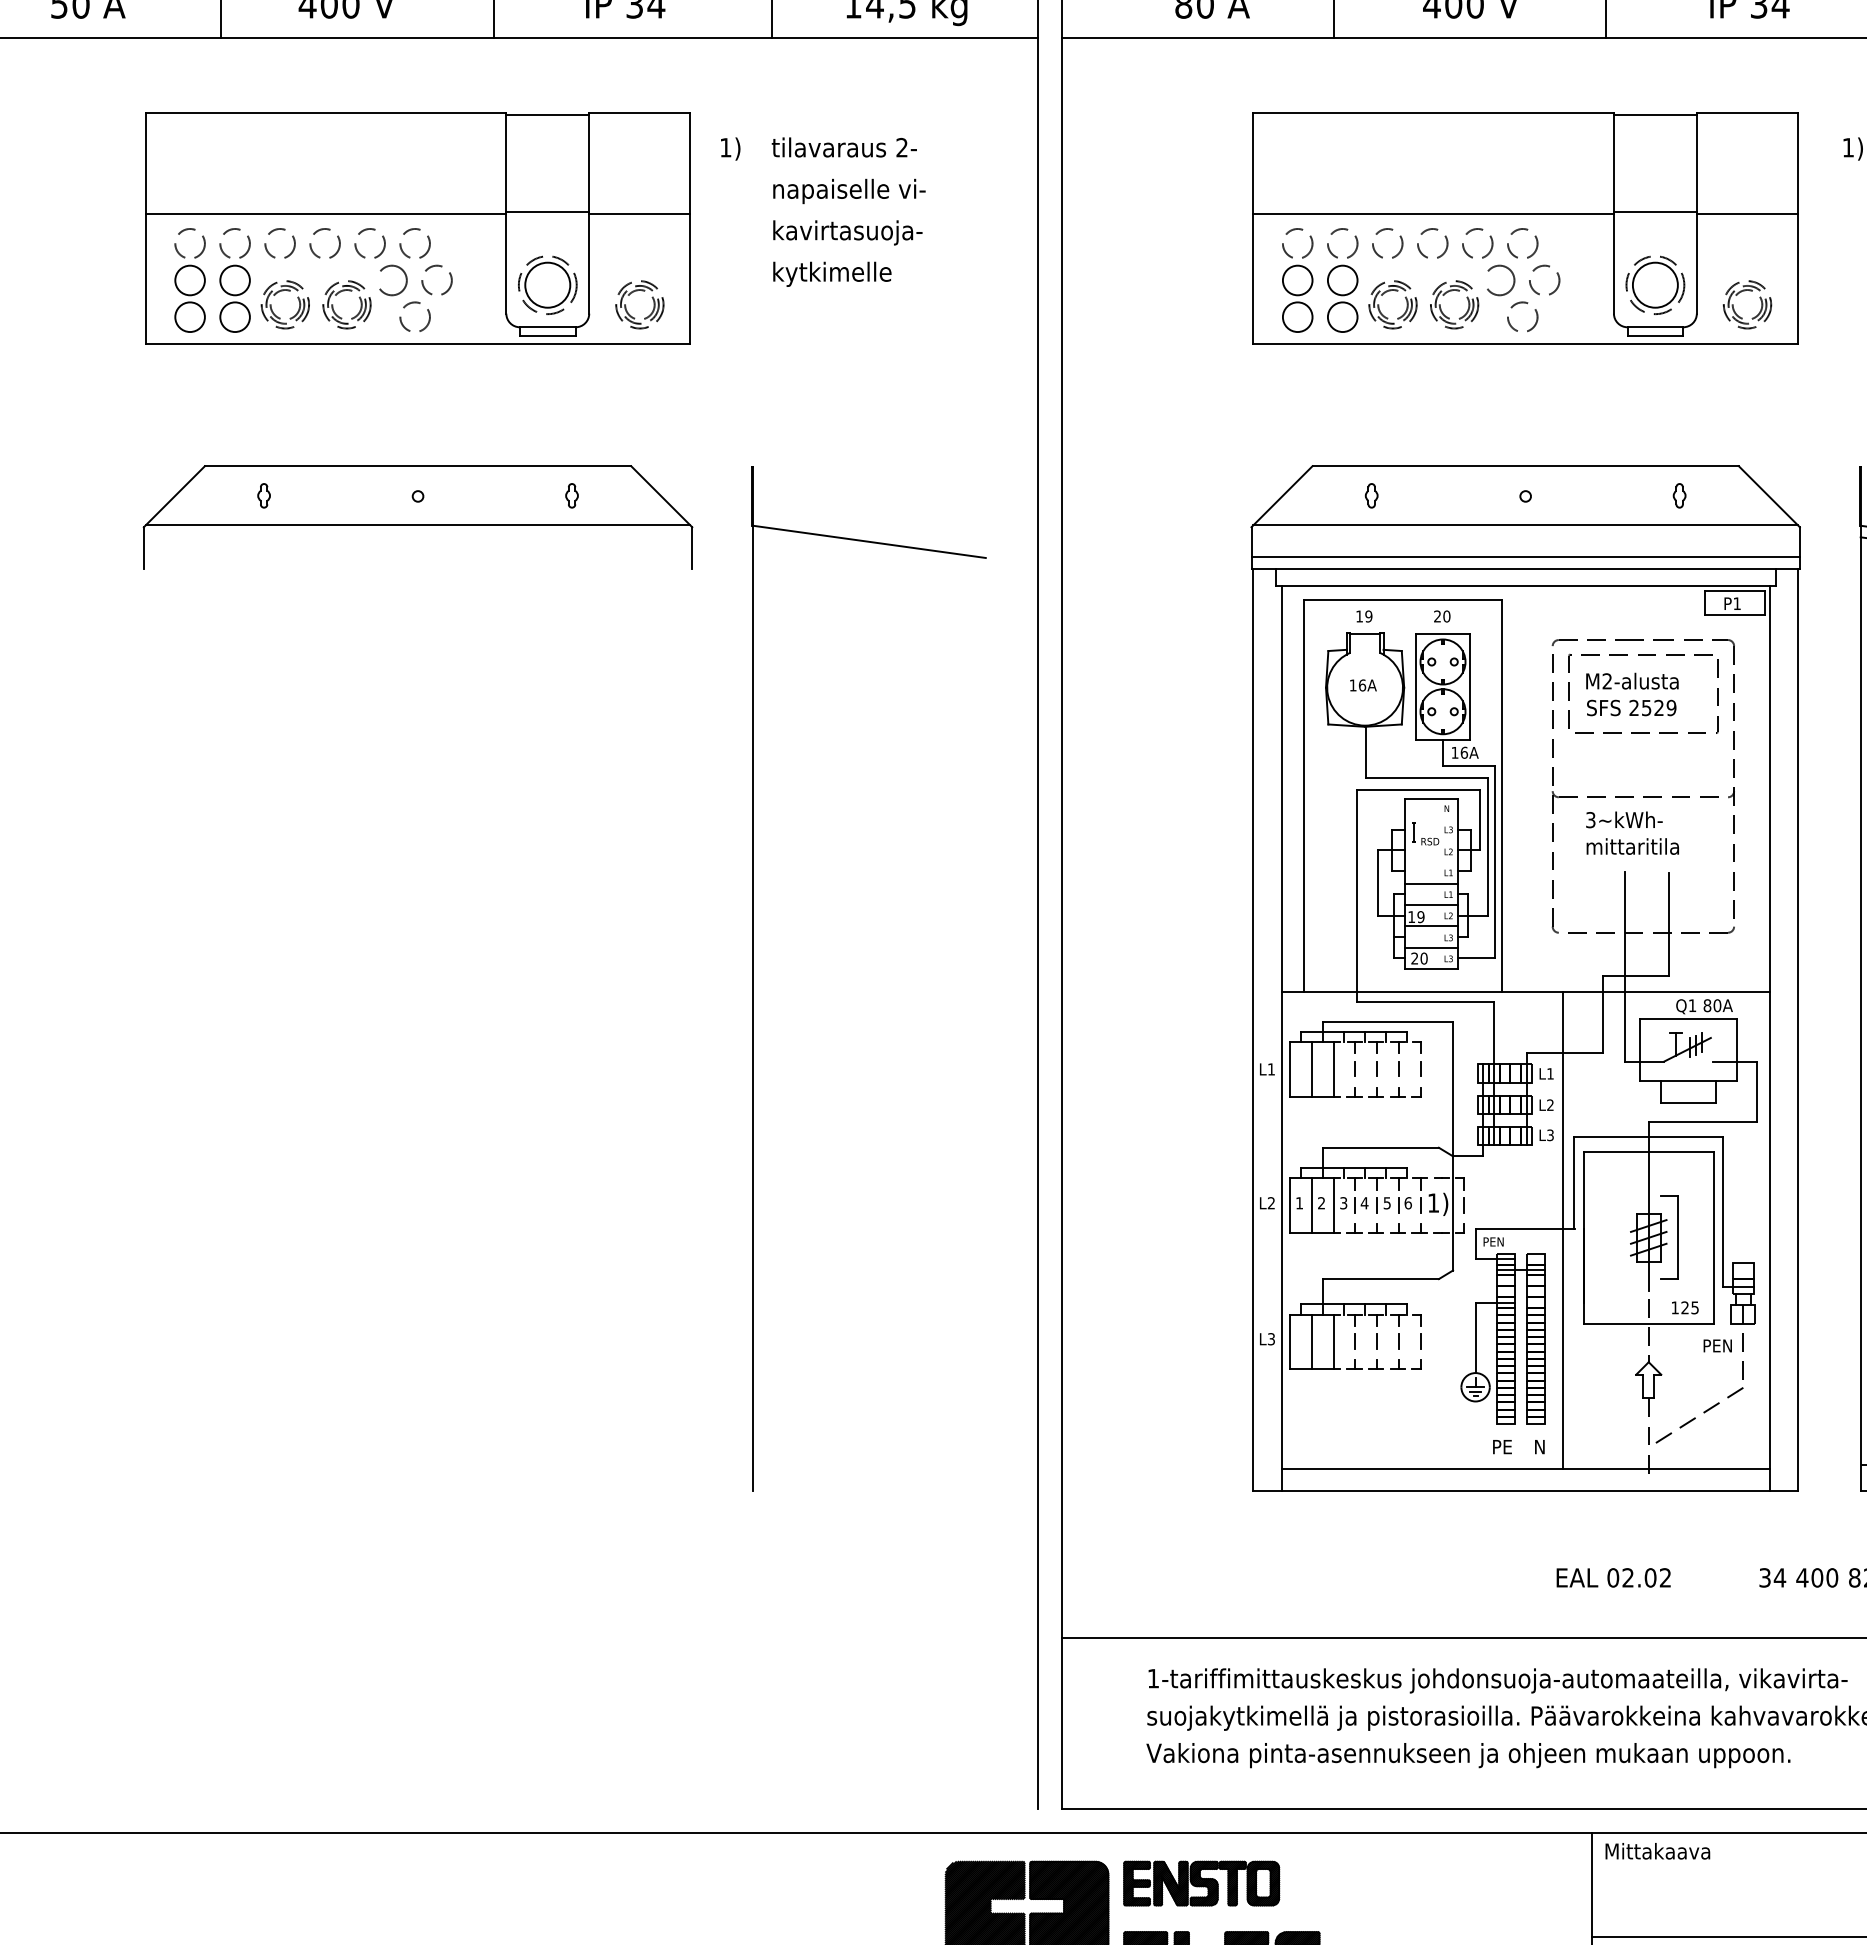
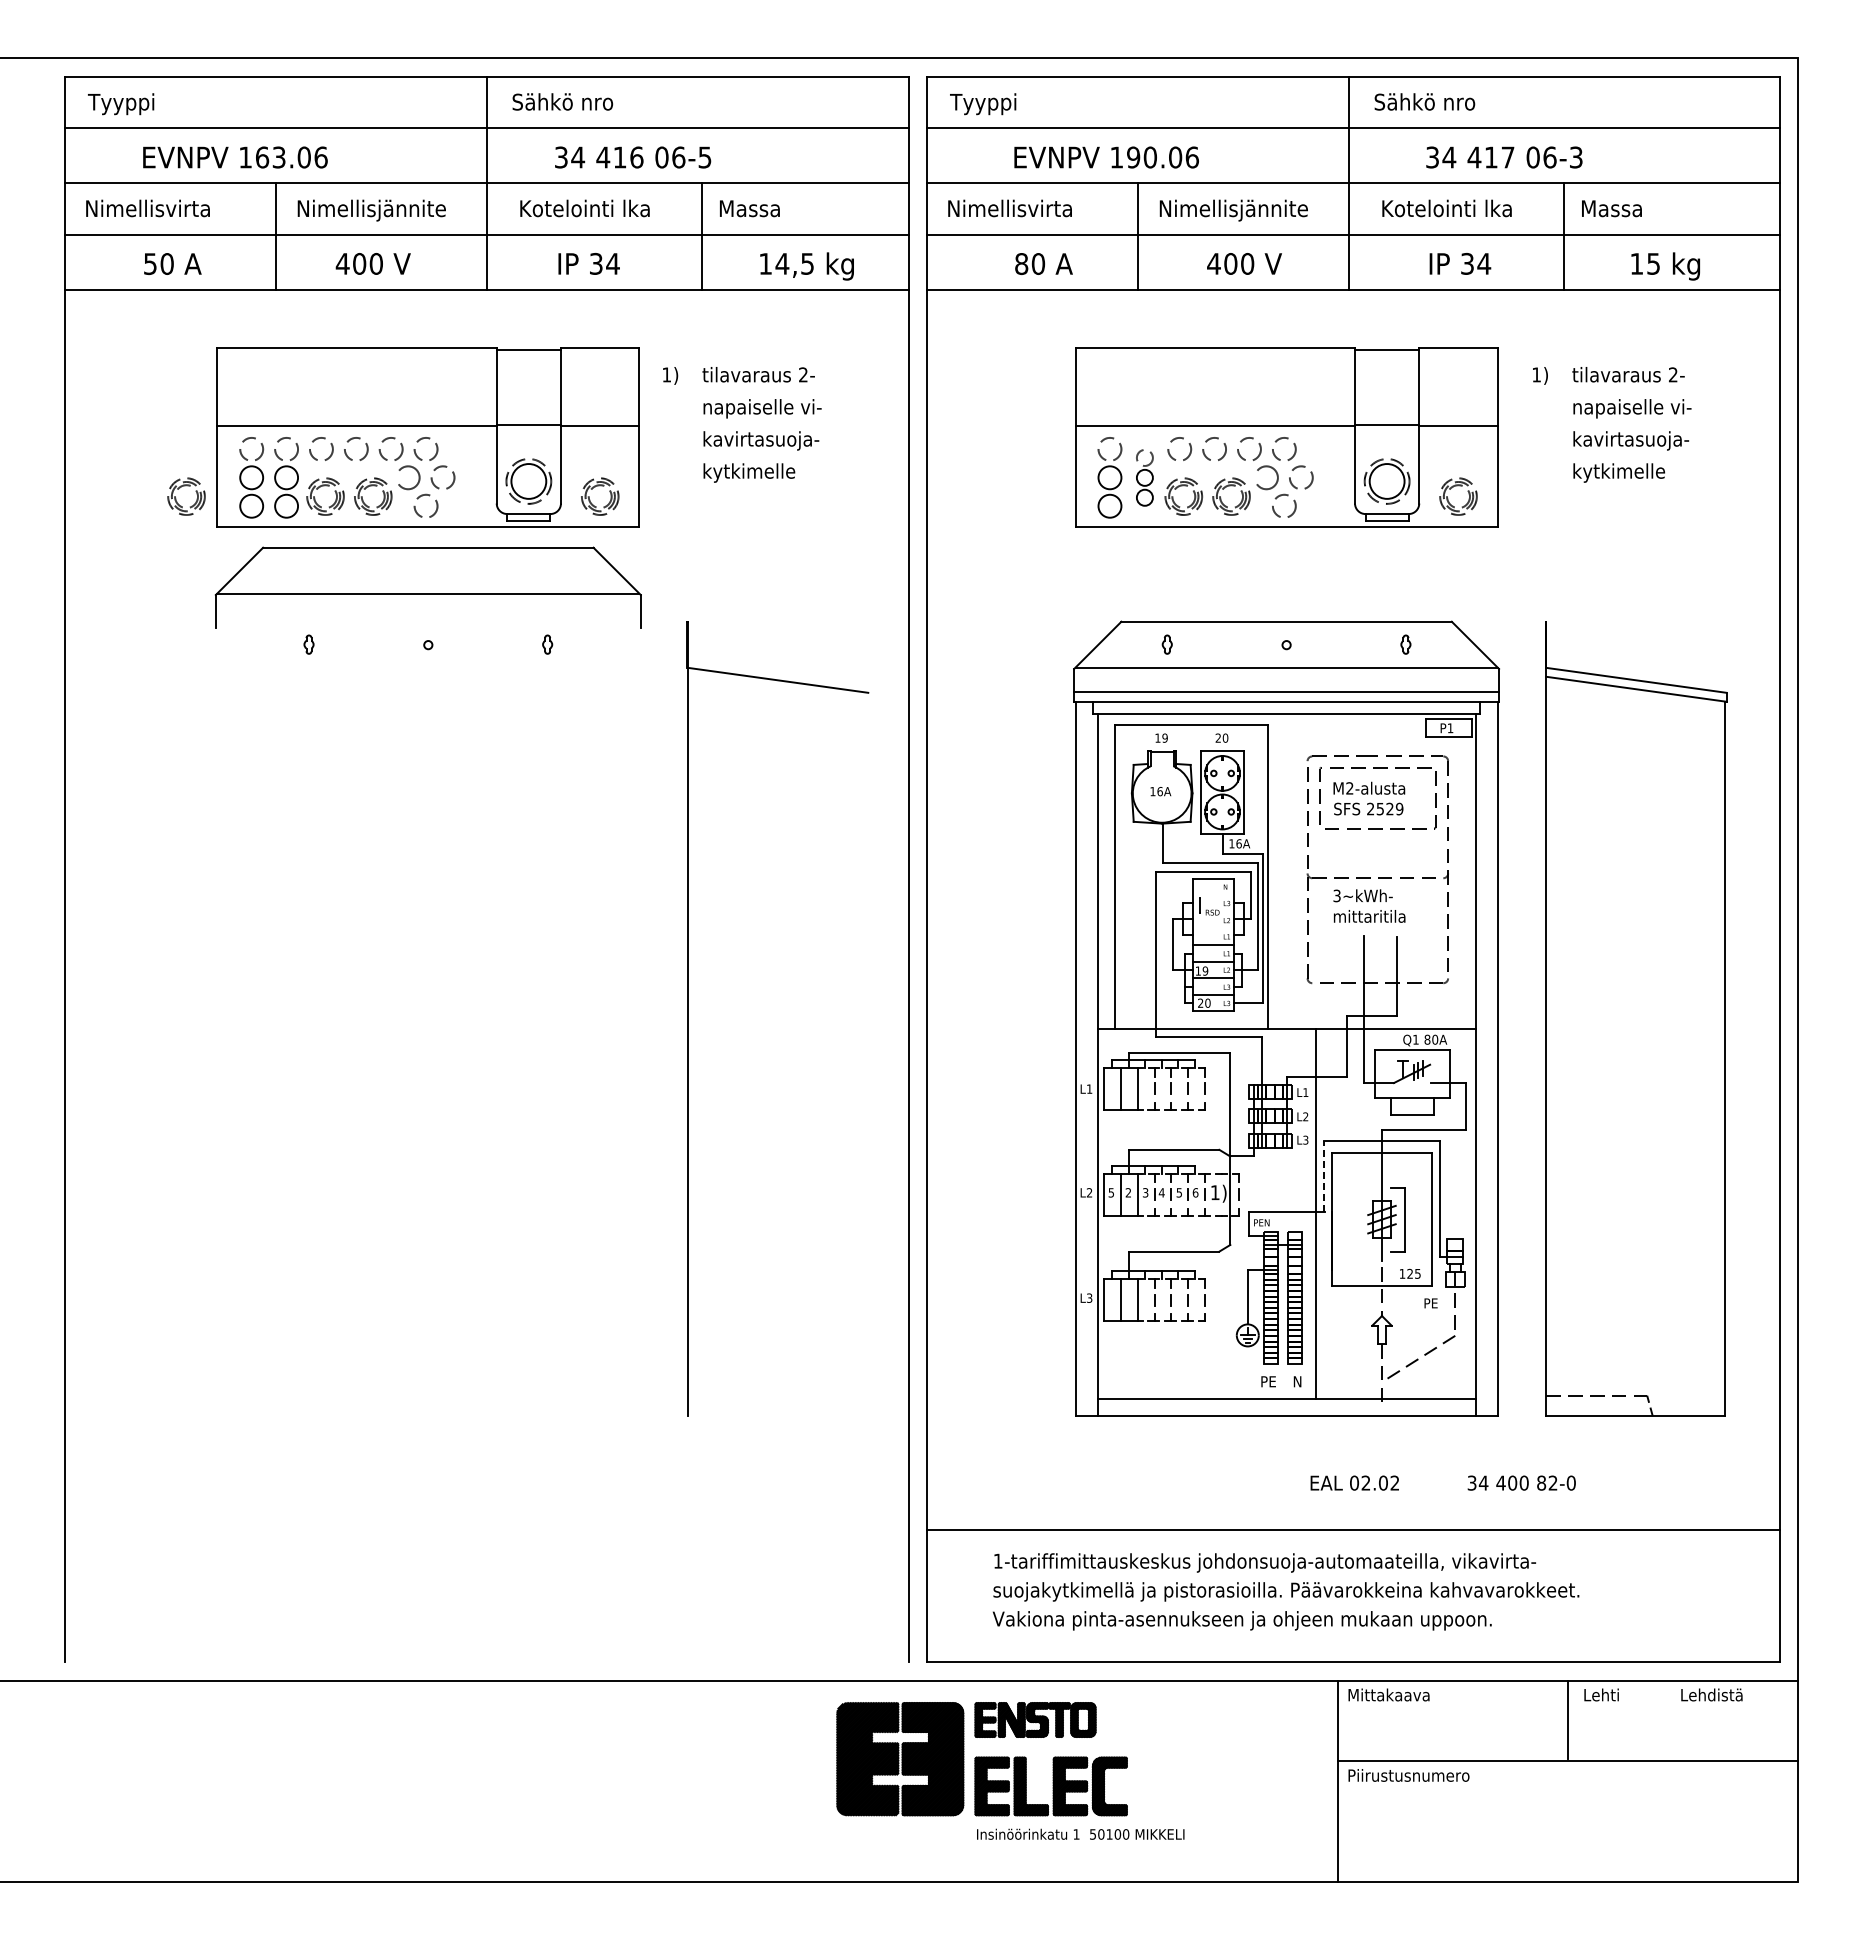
part: (1342, 280) -> (1144, 477), size x0.7
part: (105, 291) -> (186, 486), added
part: (418, 517) -> (428, 587), moved
line: (1573, 1182) -> (1323, 1176), solid -> dashed
text: (1298, 1202) -> (1110, 1192), 1 -> 5
text: (1726, 1346) -> (1442, 1303), PEN -> PE

